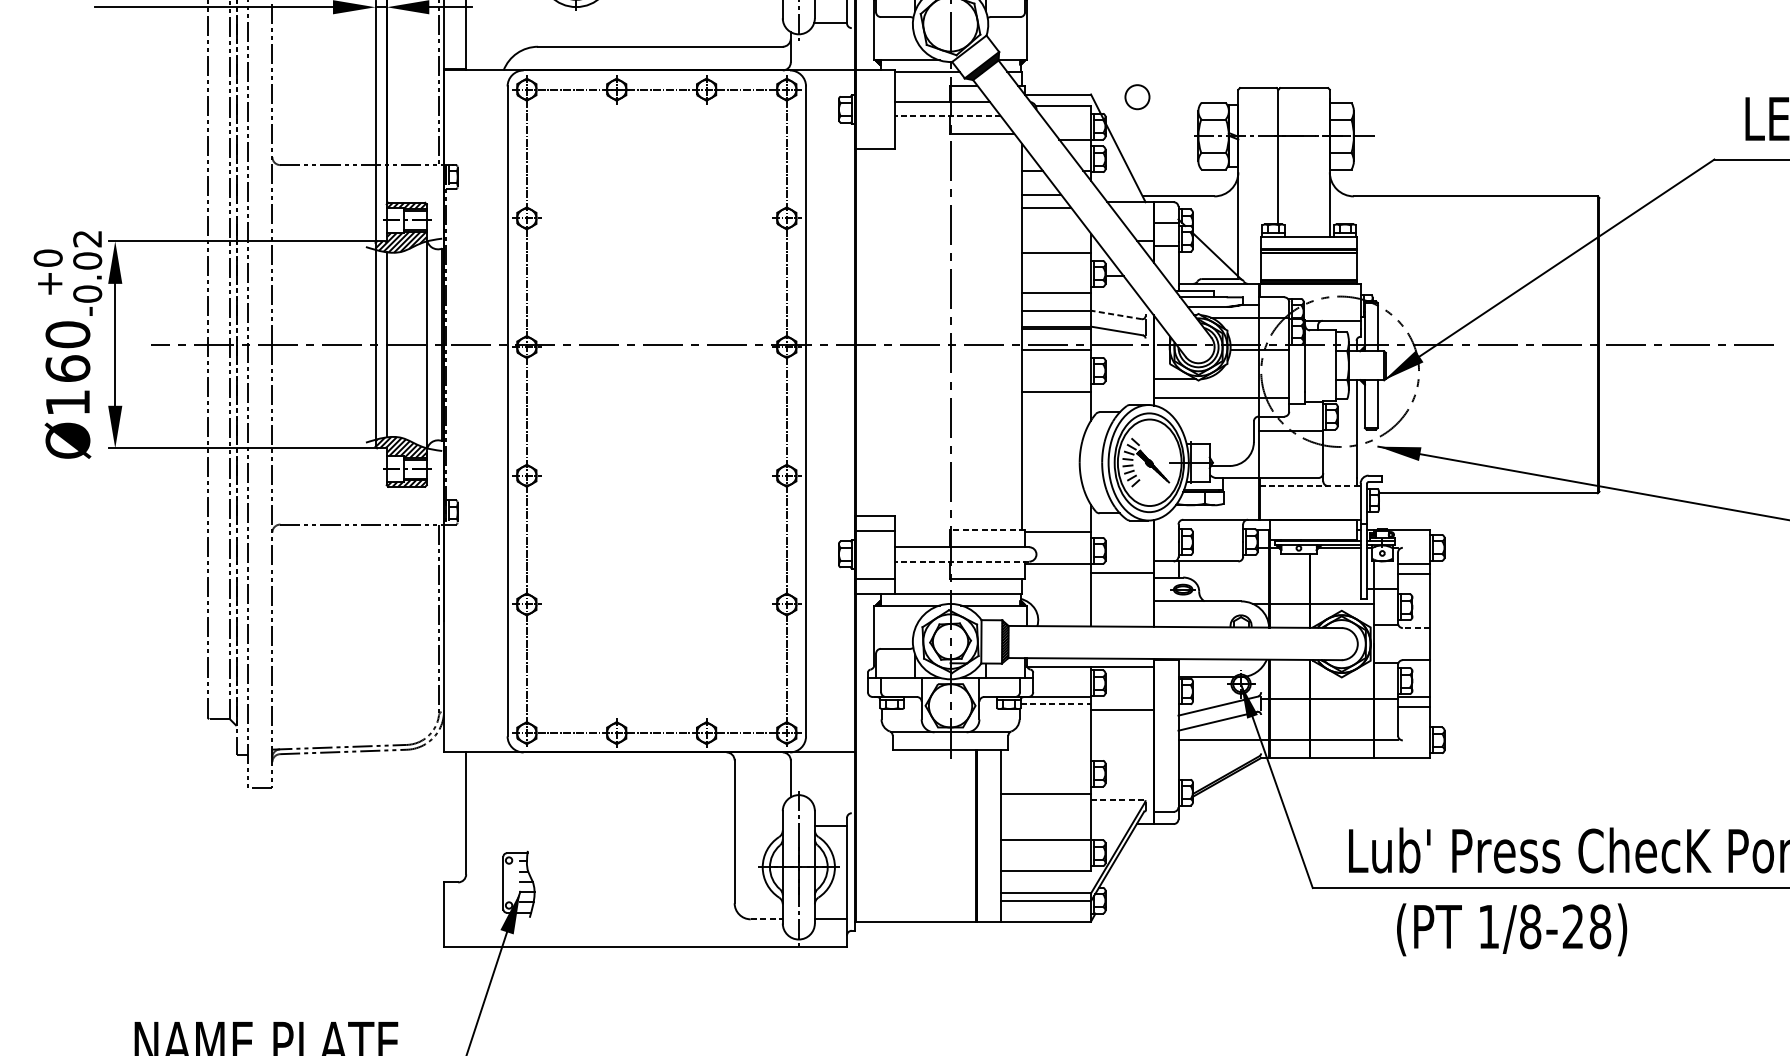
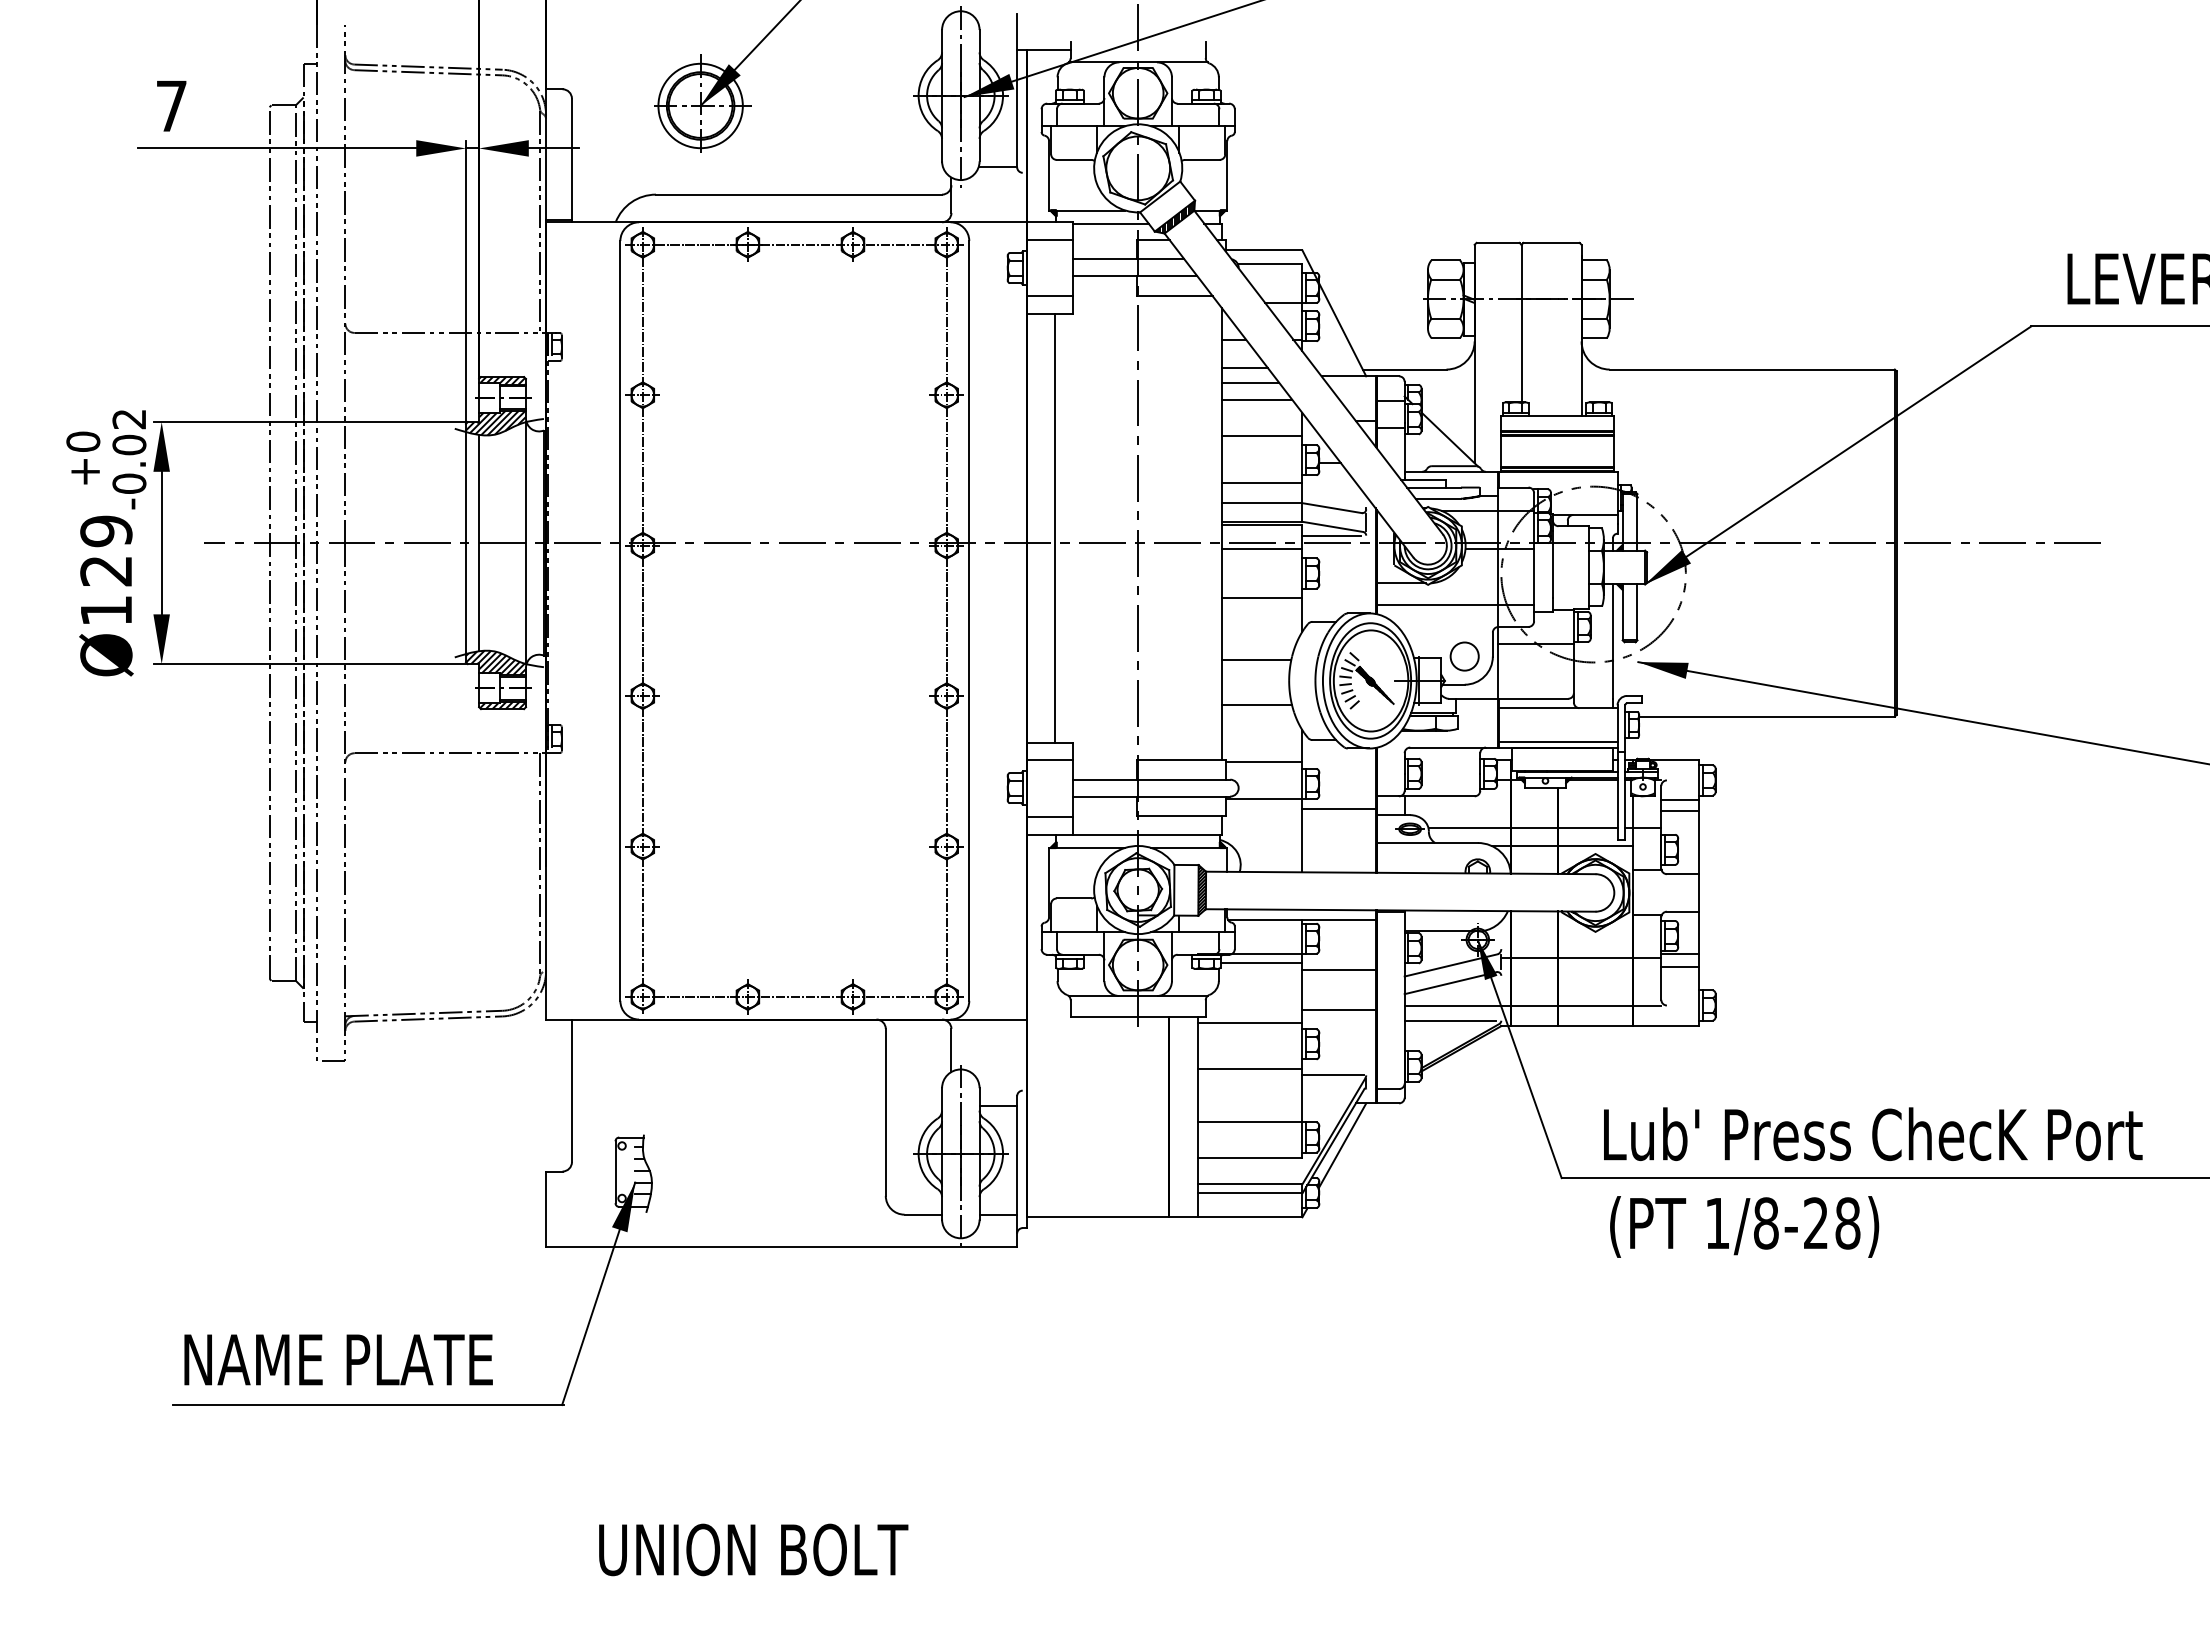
line: (874, 85) -> (1049, 239), added
circle: (1137, 97) -> (1464, 656), moved
line: (948, 116) -> (1135, 276), dashed -> solid
line: (874, 133) -> (1049, 296), added
line: (1051, 222) -> (1256, 399), added
line: (1115, 315) -> (1331, 508), dashed -> solid
line: (878, 332) -> (1054, 528), added
line: (1115, 338) -> (1331, 535), added
text: (68, 351) -> (106, 550), Ø160 -> Ø129
line: (1051, 444) -> (1256, 659), added
line: (1051, 483) -> (1256, 705), added
line: (1310, 486) -> (1559, 708), dashed -> solid
line: (1310, 514) -> (1558, 741), added
line: (986, 529) -> (1180, 759), dashed -> solid
line: (961, 561) -> (1151, 796), dashed -> solid
line: (1279, 588) -> (1522, 828), added
line: (1416, 628) -> (1682, 874), dashed -> solid
line: (1056, 704) -> (1261, 963), dashed -> solid
line: (1121, 743) -> (1338, 1009), added
line: (1216, 753) -> (1449, 1020), added
line: (1045, 755) -> (1249, 1023), added
line: (1117, 800) -> (1333, 1075), dashed -> solid
line: (1125, 860) -> (1342, 1145), added
line: (766, 919) -> (923, 1214), dashed -> solid
text: (1511, 929) -> (1744, 1226), moved

